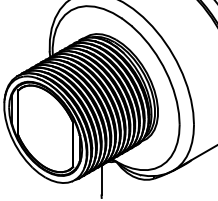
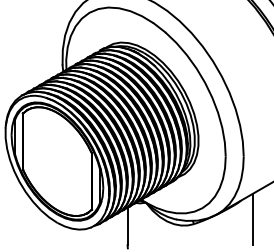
line: (200, 174) -> (252, 219), added

